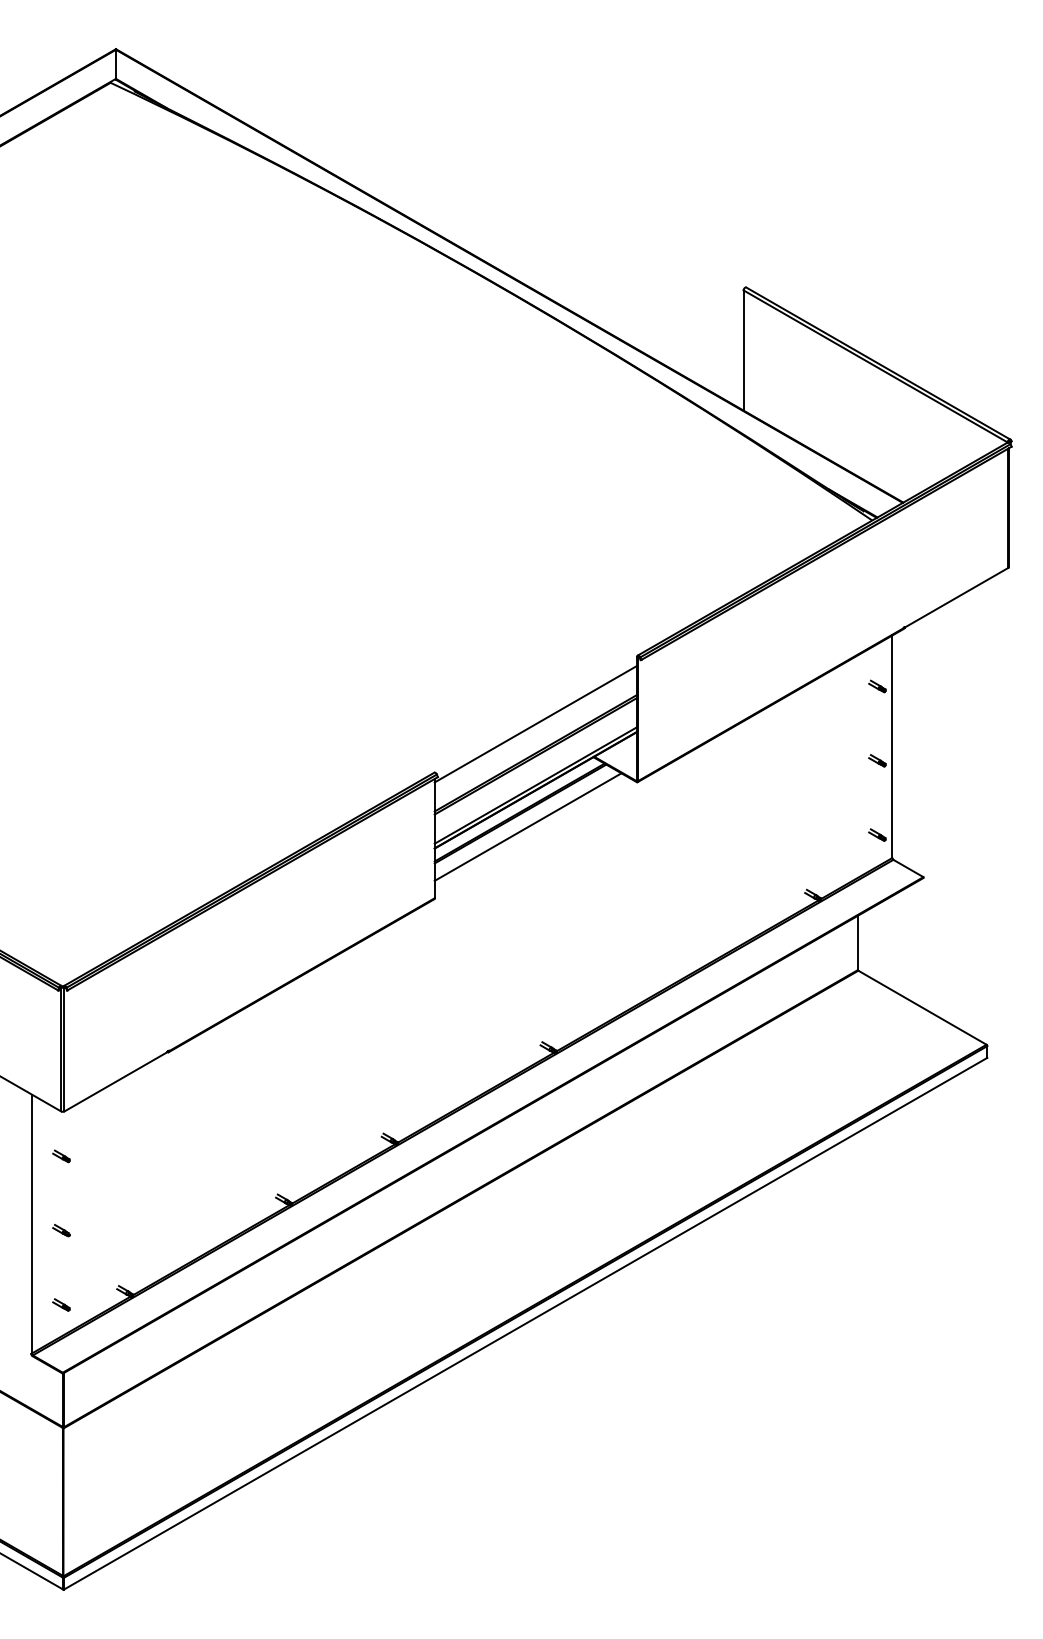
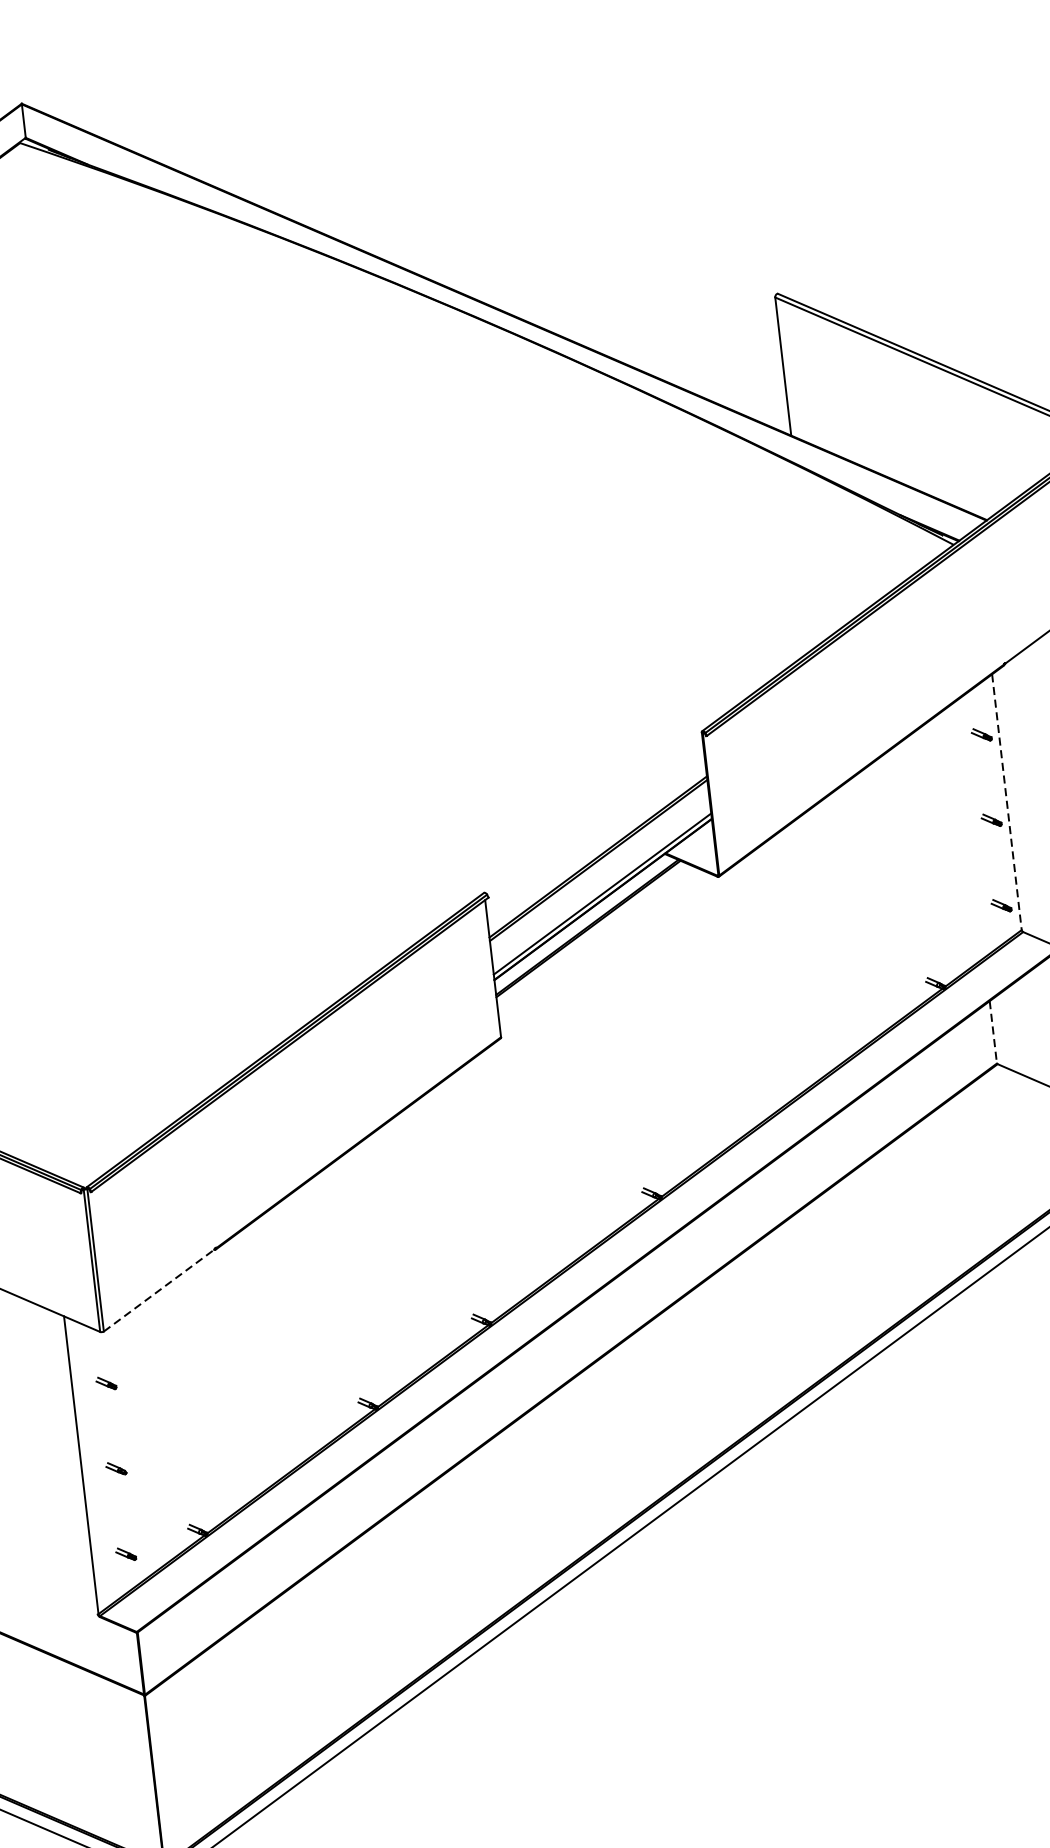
line: (535, 723) -> (593, 822), removed
line: (892, 747) -> (1007, 803), solid -> dashed
line: (527, 826) -> (598, 942), removed
line: (857, 943) -> (993, 1032), solid -> dashed
line: (116, 1081) -> (159, 1290), solid -> dashed

